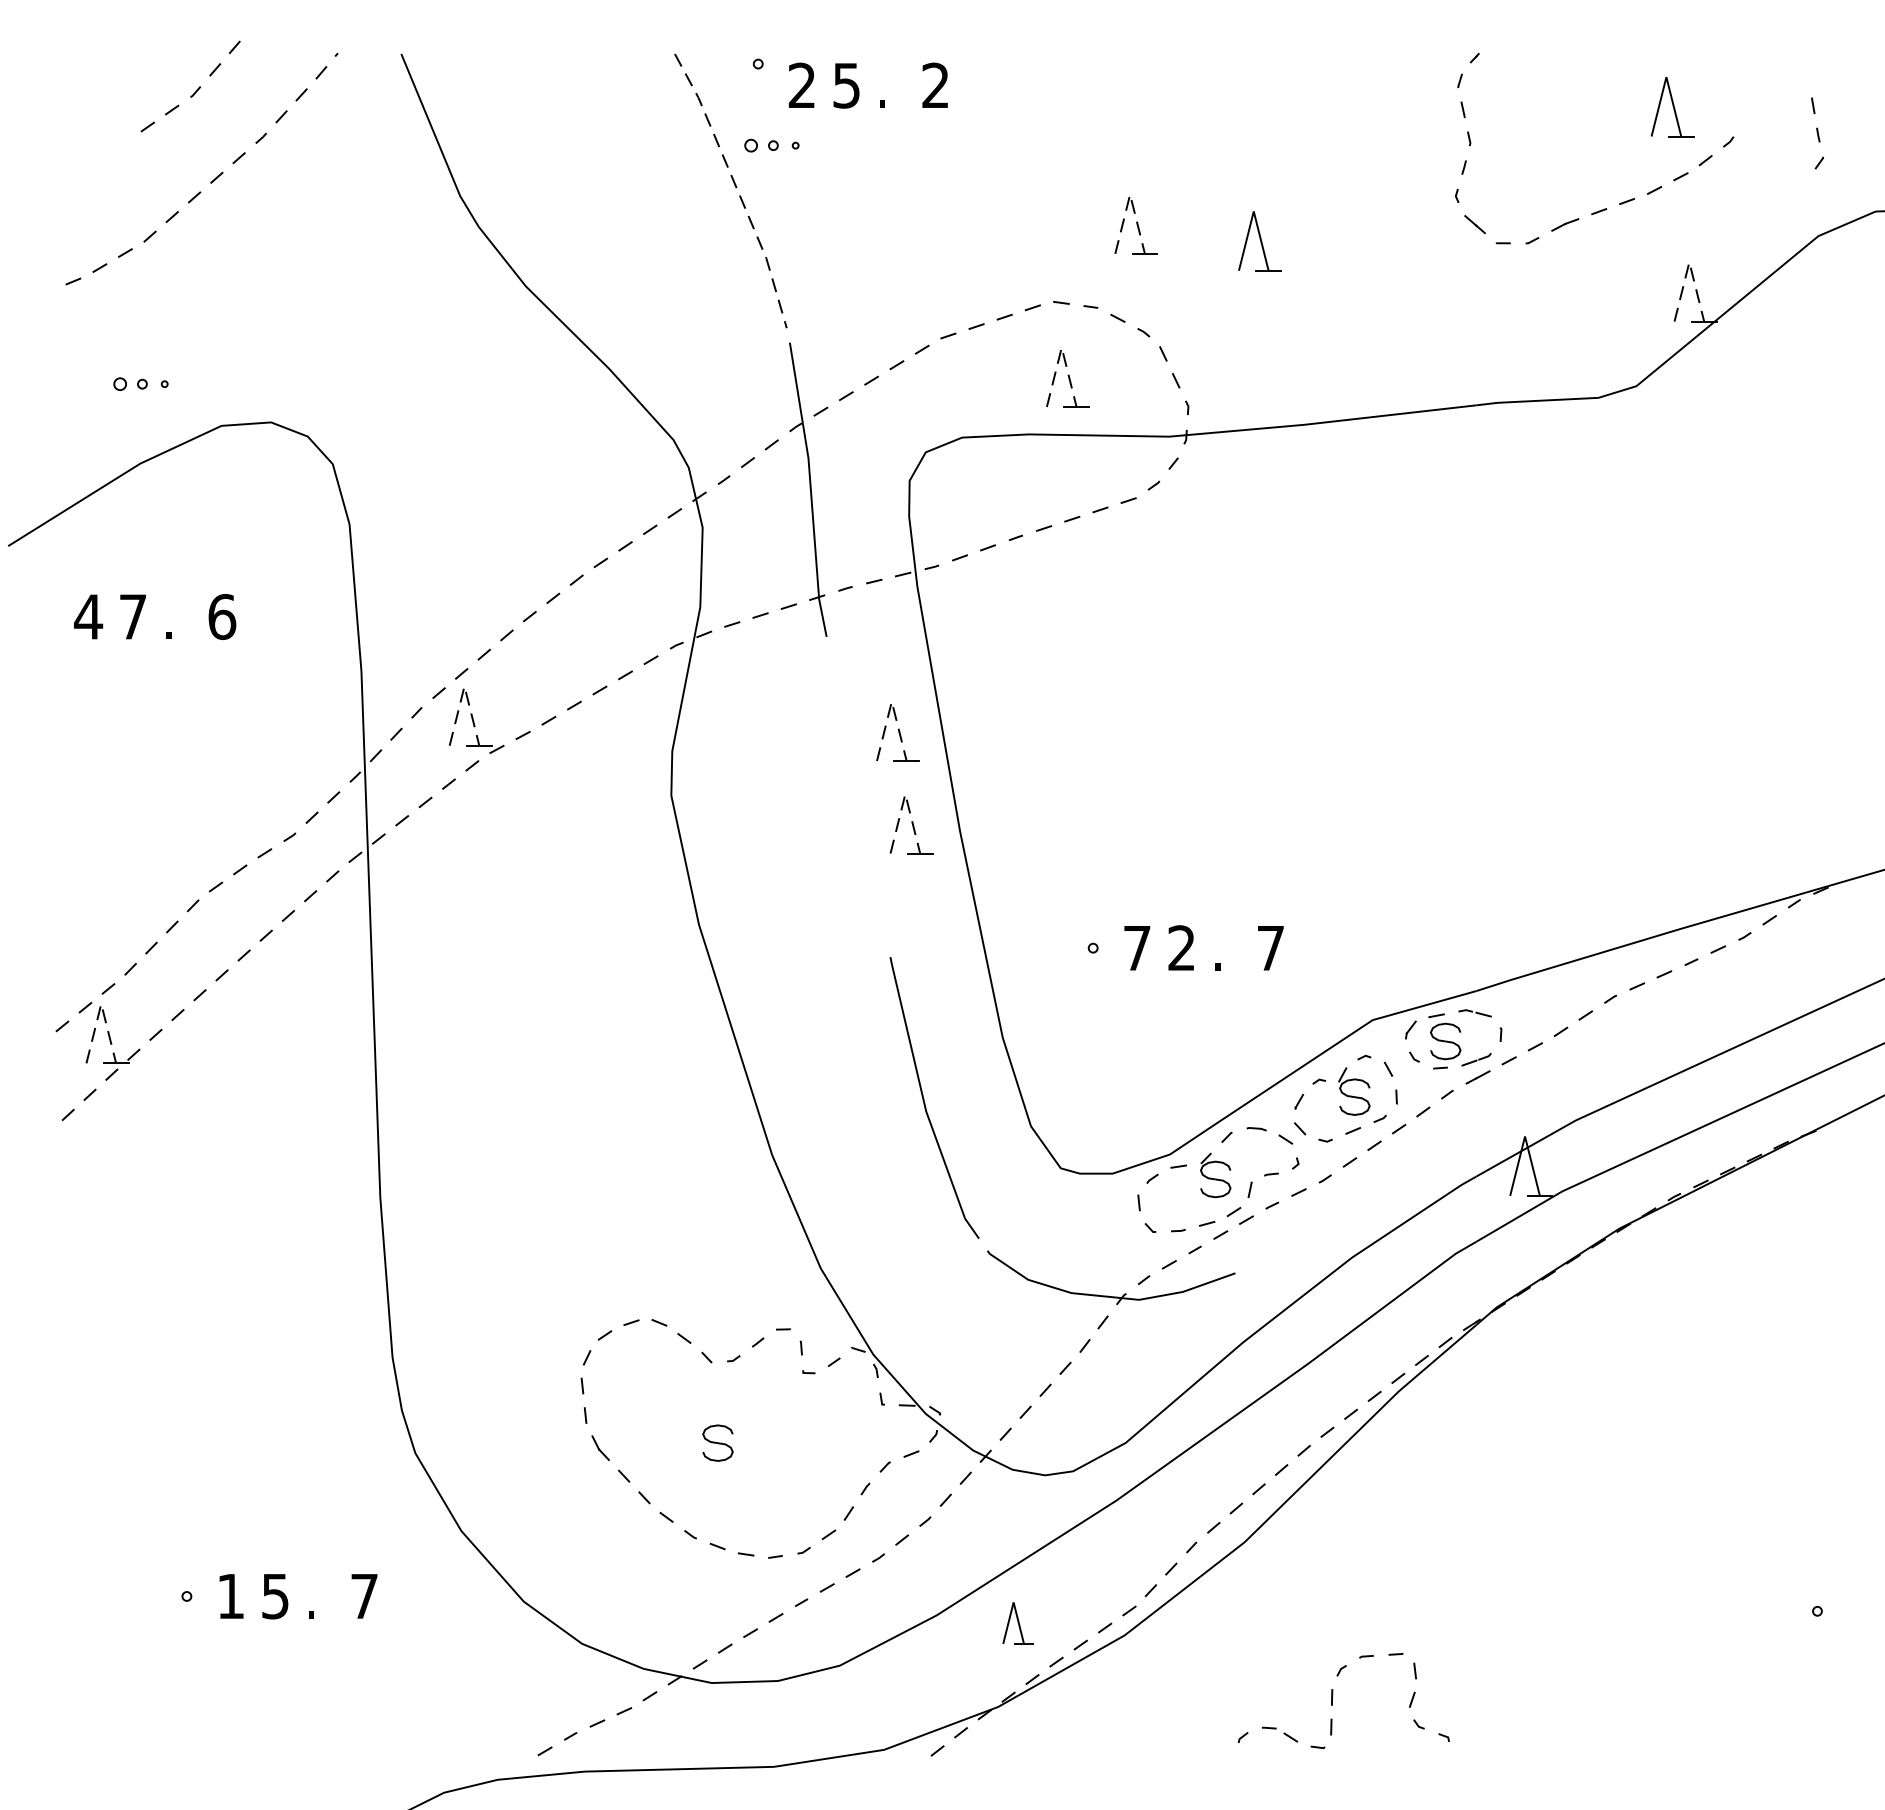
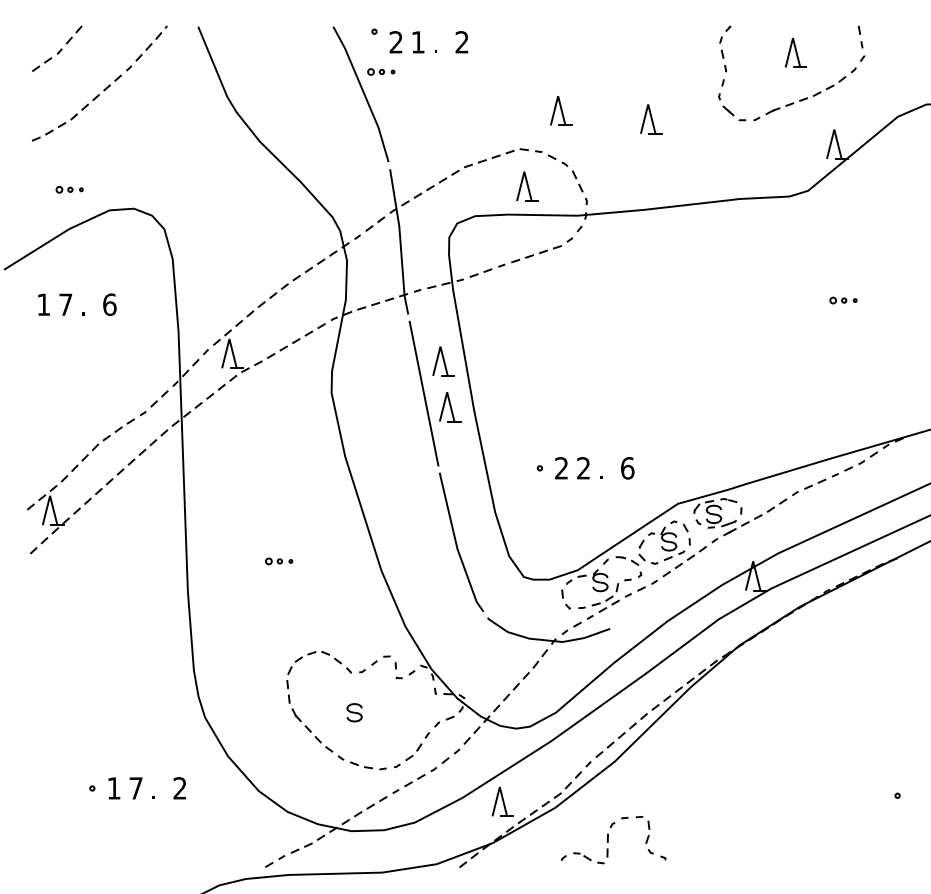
part: (191, 85) -> (57, 48), moved
text: (845, 85) -> (417, 42), 5 -> 1
part: (1671, 106) -> (795, 52), moved
part: (1817, 132) -> (861, 43), moved
line: (737, 189) -> (364, 93), dashed -> solid
line: (1130, 195) -> (558, 96), dashed -> solid
part: (1260, 241) -> (651, 119), moved
line: (1689, 262) -> (834, 129), dashed -> solid
line: (1061, 347) -> (524, 171), dashed -> solid
part: (1707, 608) -> (843, 300), added
text: (87, 616) -> (43, 304), 4 -> 1
line: (464, 687) -> (229, 339), dashed -> solid
line: (891, 701) -> (440, 346), dashed -> solid
line: (906, 794) -> (447, 392), dashed -> solid
line: (857, 796) -> (423, 393), added
text: (1136, 948) -> (561, 468), 7 -> 2
text: (1270, 948) -> (627, 468), 7 -> 6
line: (102, 1003) -> (50, 495), dashed -> solid
part: (565, 1136) -> (279, 561), added
text: (274, 1596) -> (135, 788), 5 -> 7
text: (363, 1596) -> (179, 788), 7 -> 2
part: (1017, 1622) -> (502, 801), size x1.43
part: (1343, 1701) -> (613, 840), moved

